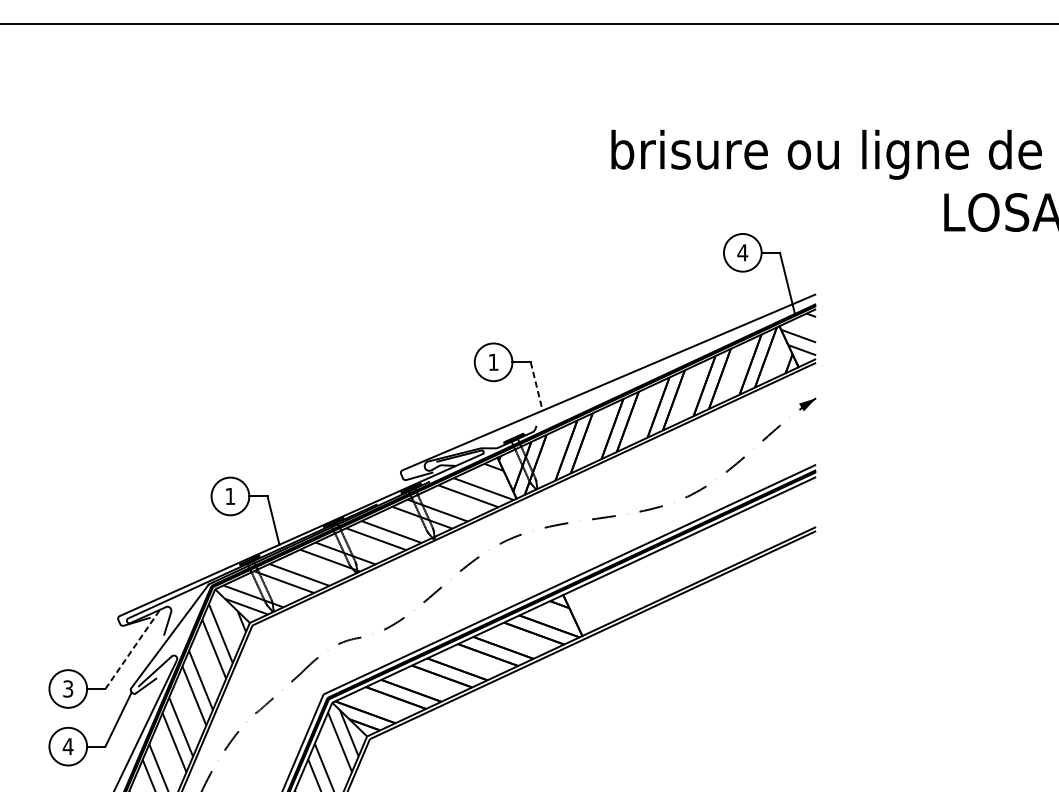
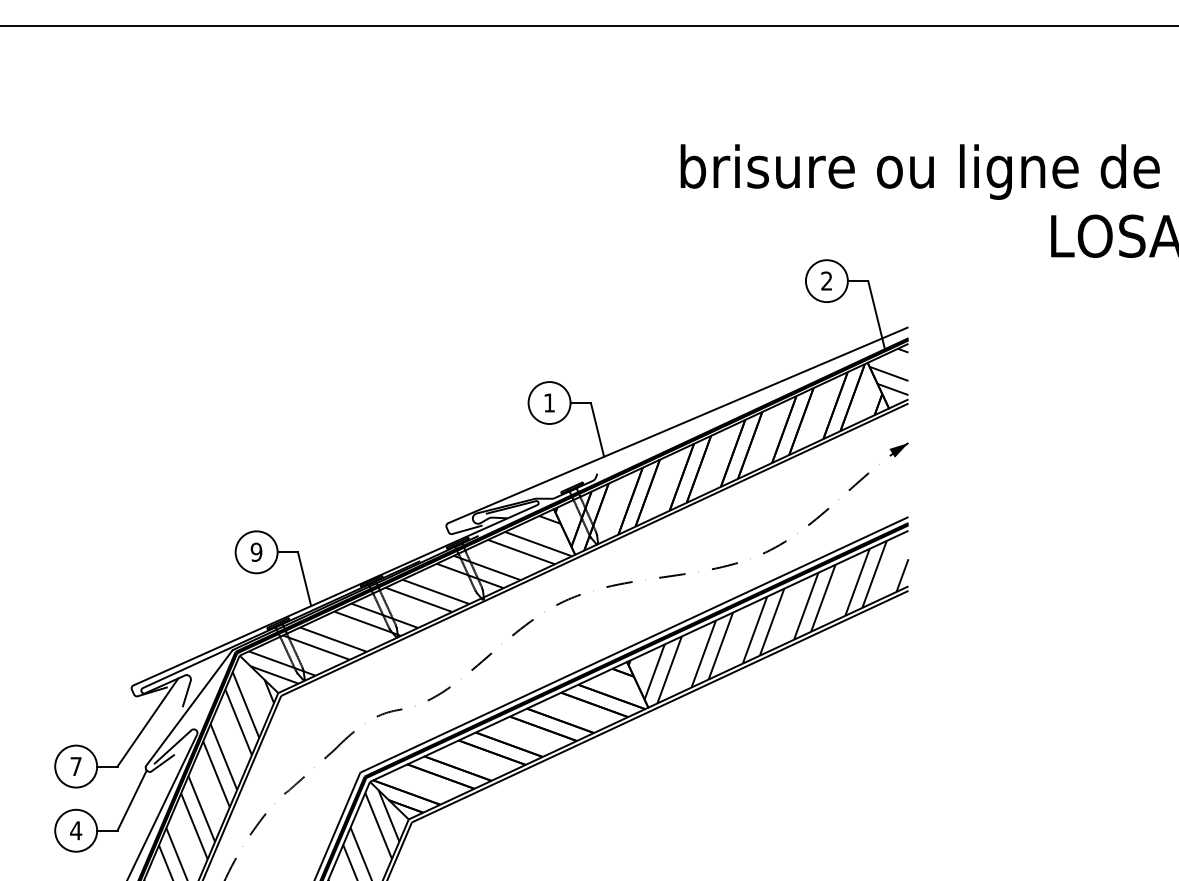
text: (742, 252) -> (826, 280), 4 -> 2
line: (536, 386) -> (597, 429), dashed -> solid
text: (230, 495) -> (256, 551), 1 -> 9
hatch: (690, 558) -> (768, 621), added
line: (132, 649) -> (147, 722), dashed -> solid
text: (67, 688) -> (75, 766), 3 -> 7

